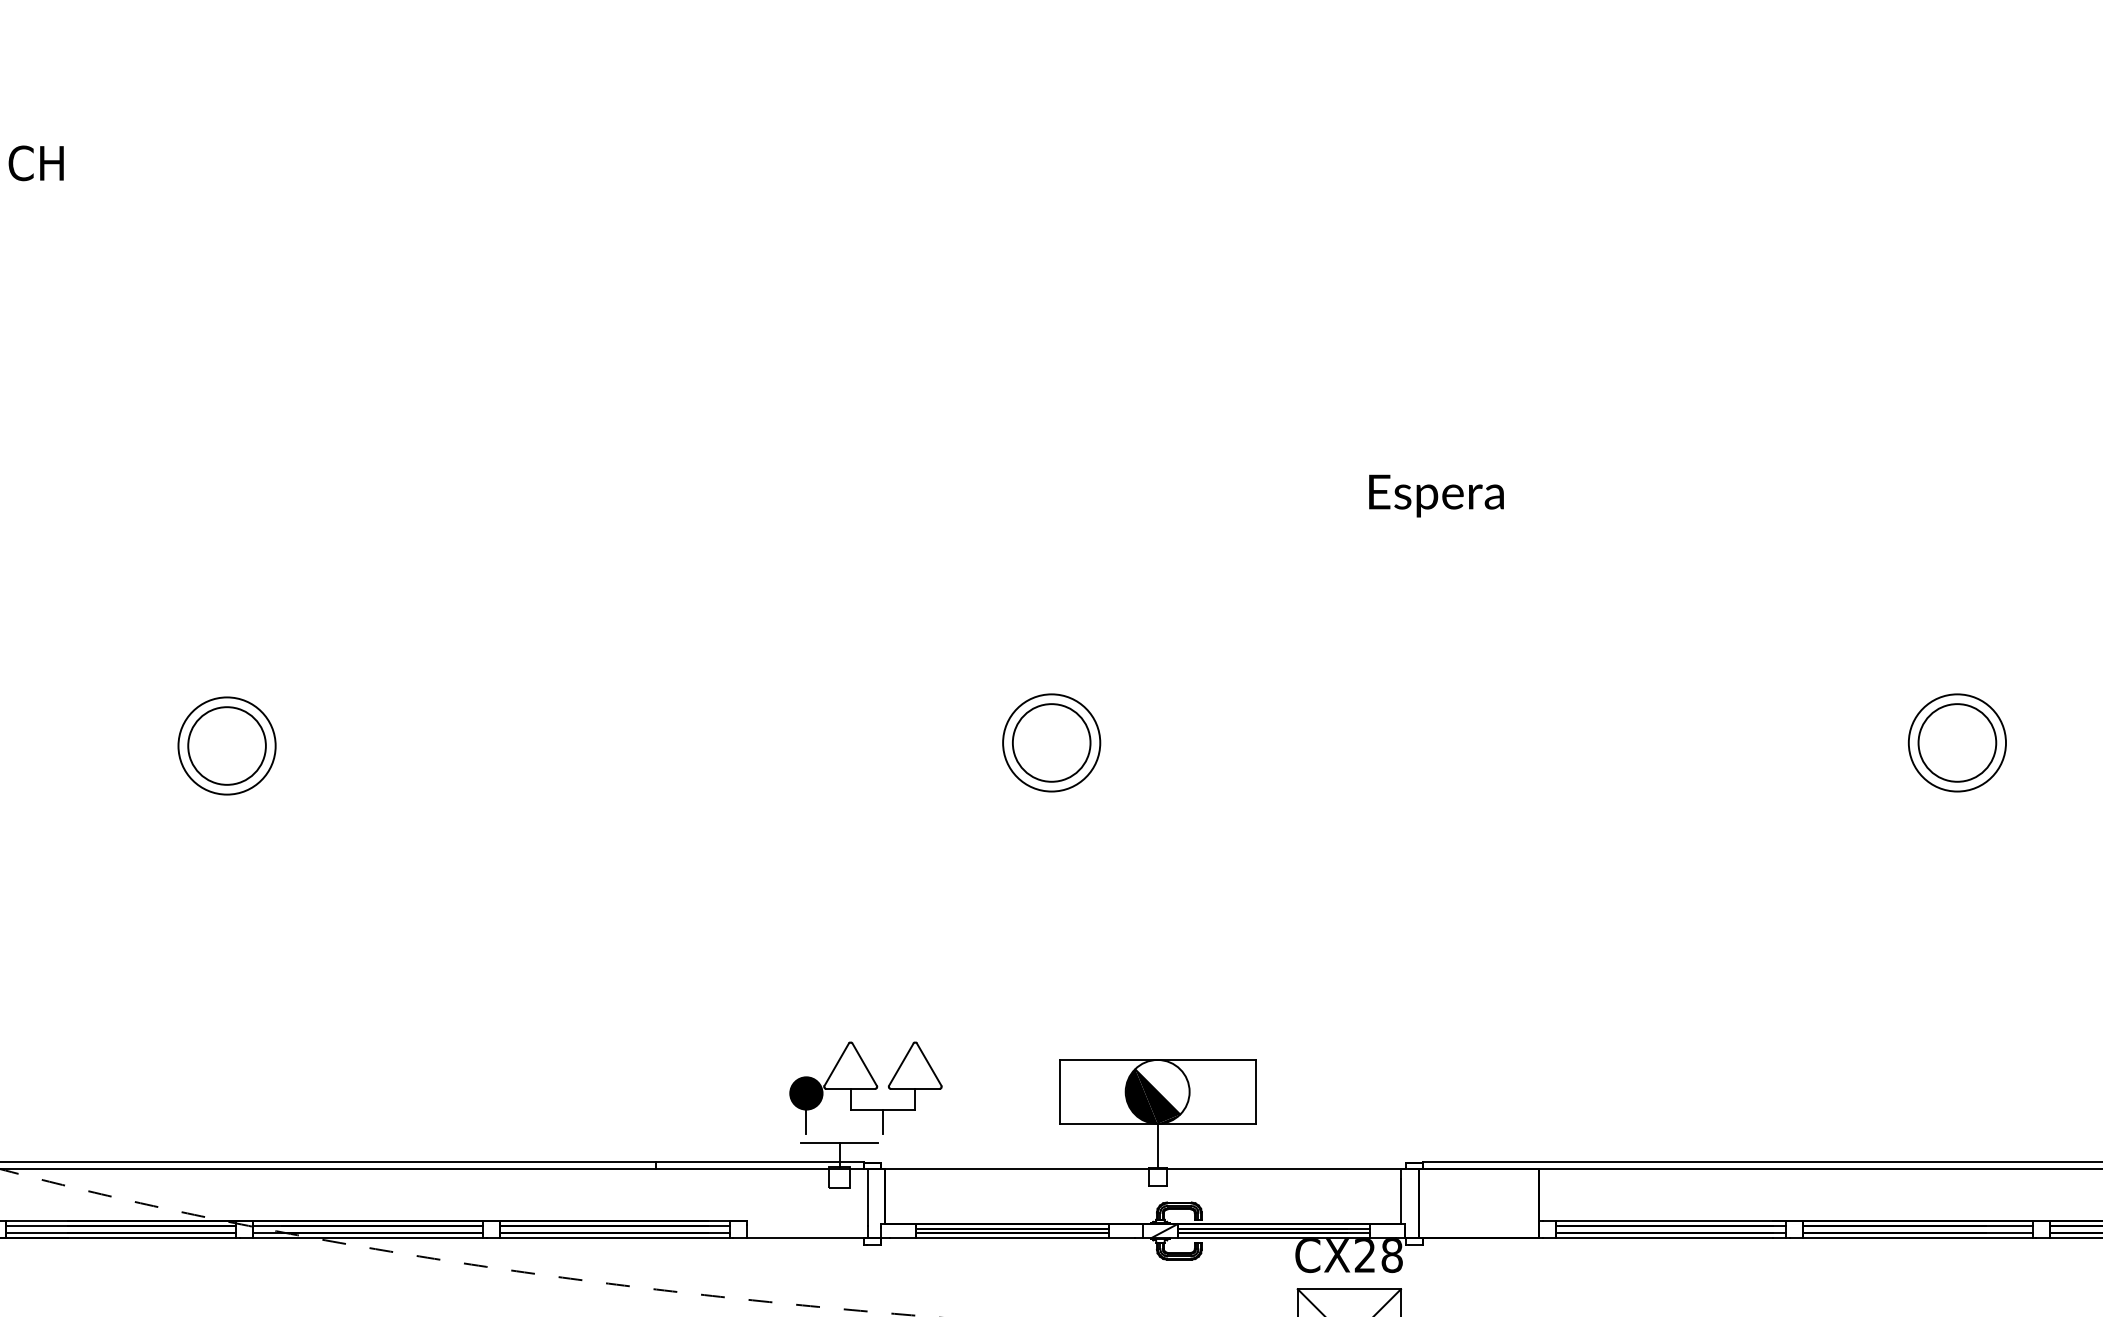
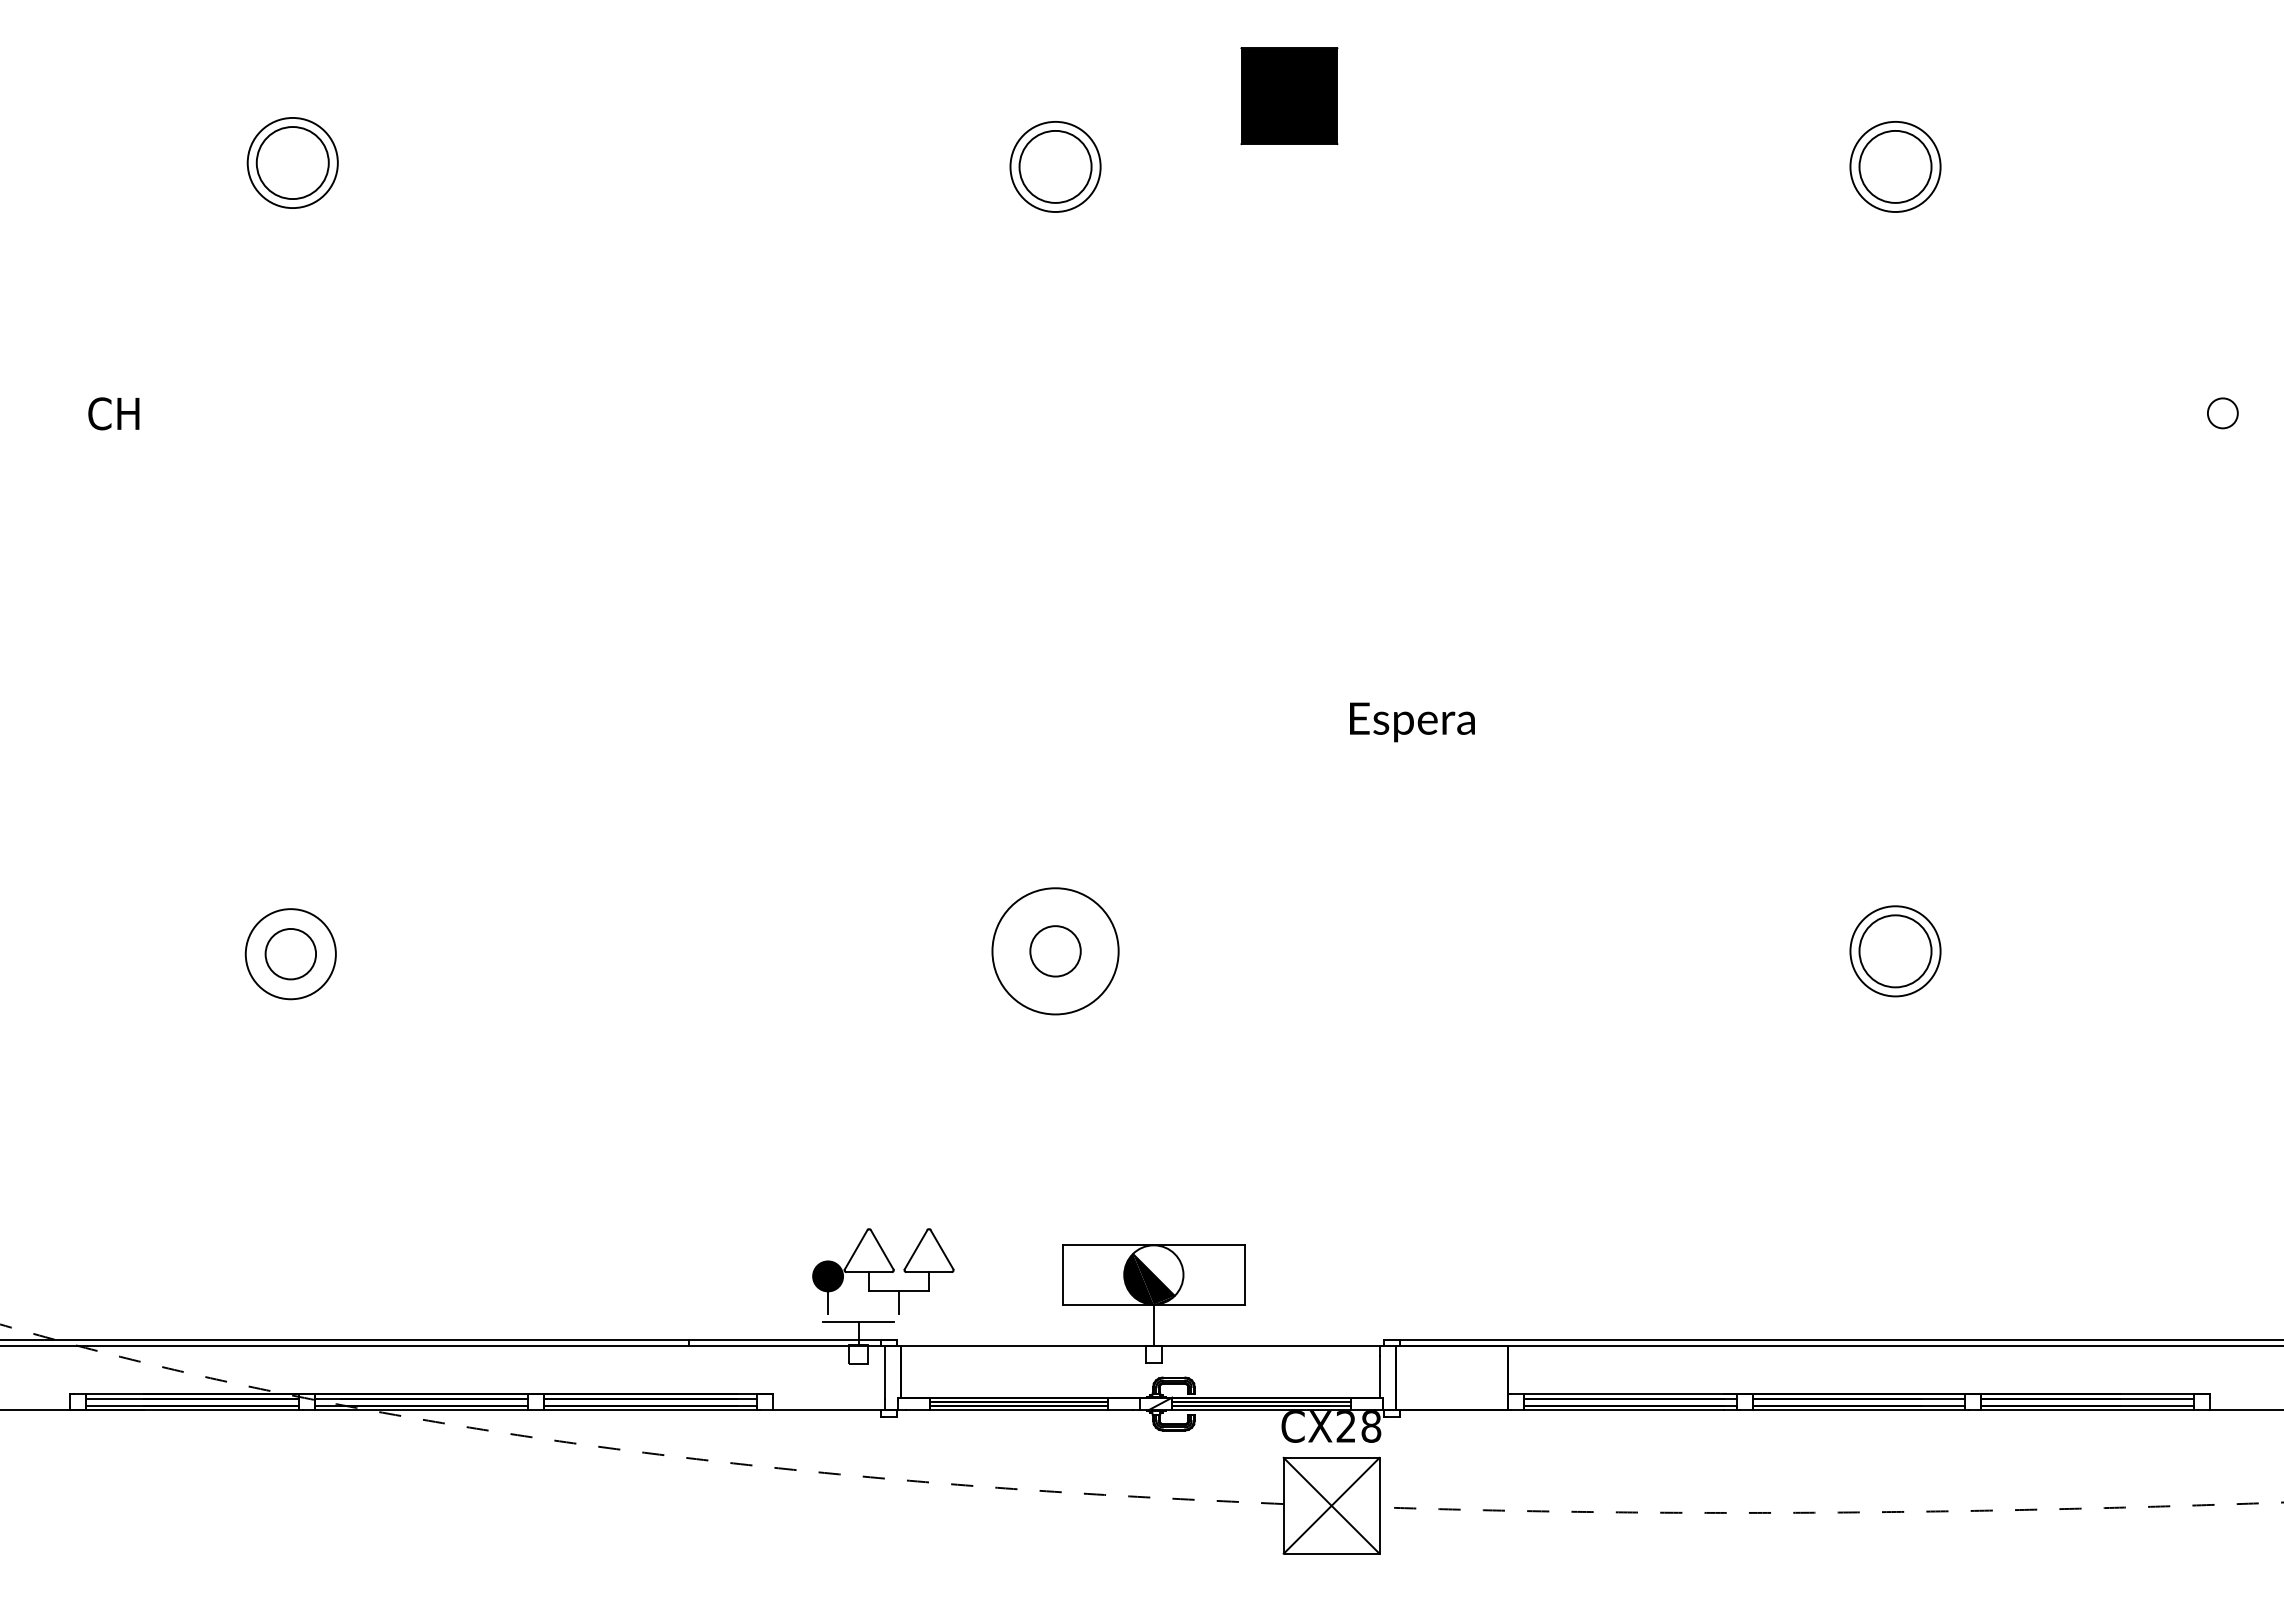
circle: (1051, 743) -> (1055, 951), size x0.7
circle: (1051, 743) -> (1055, 951), size x1.4
circle: (226, 746) -> (290, 954), size x0.7

